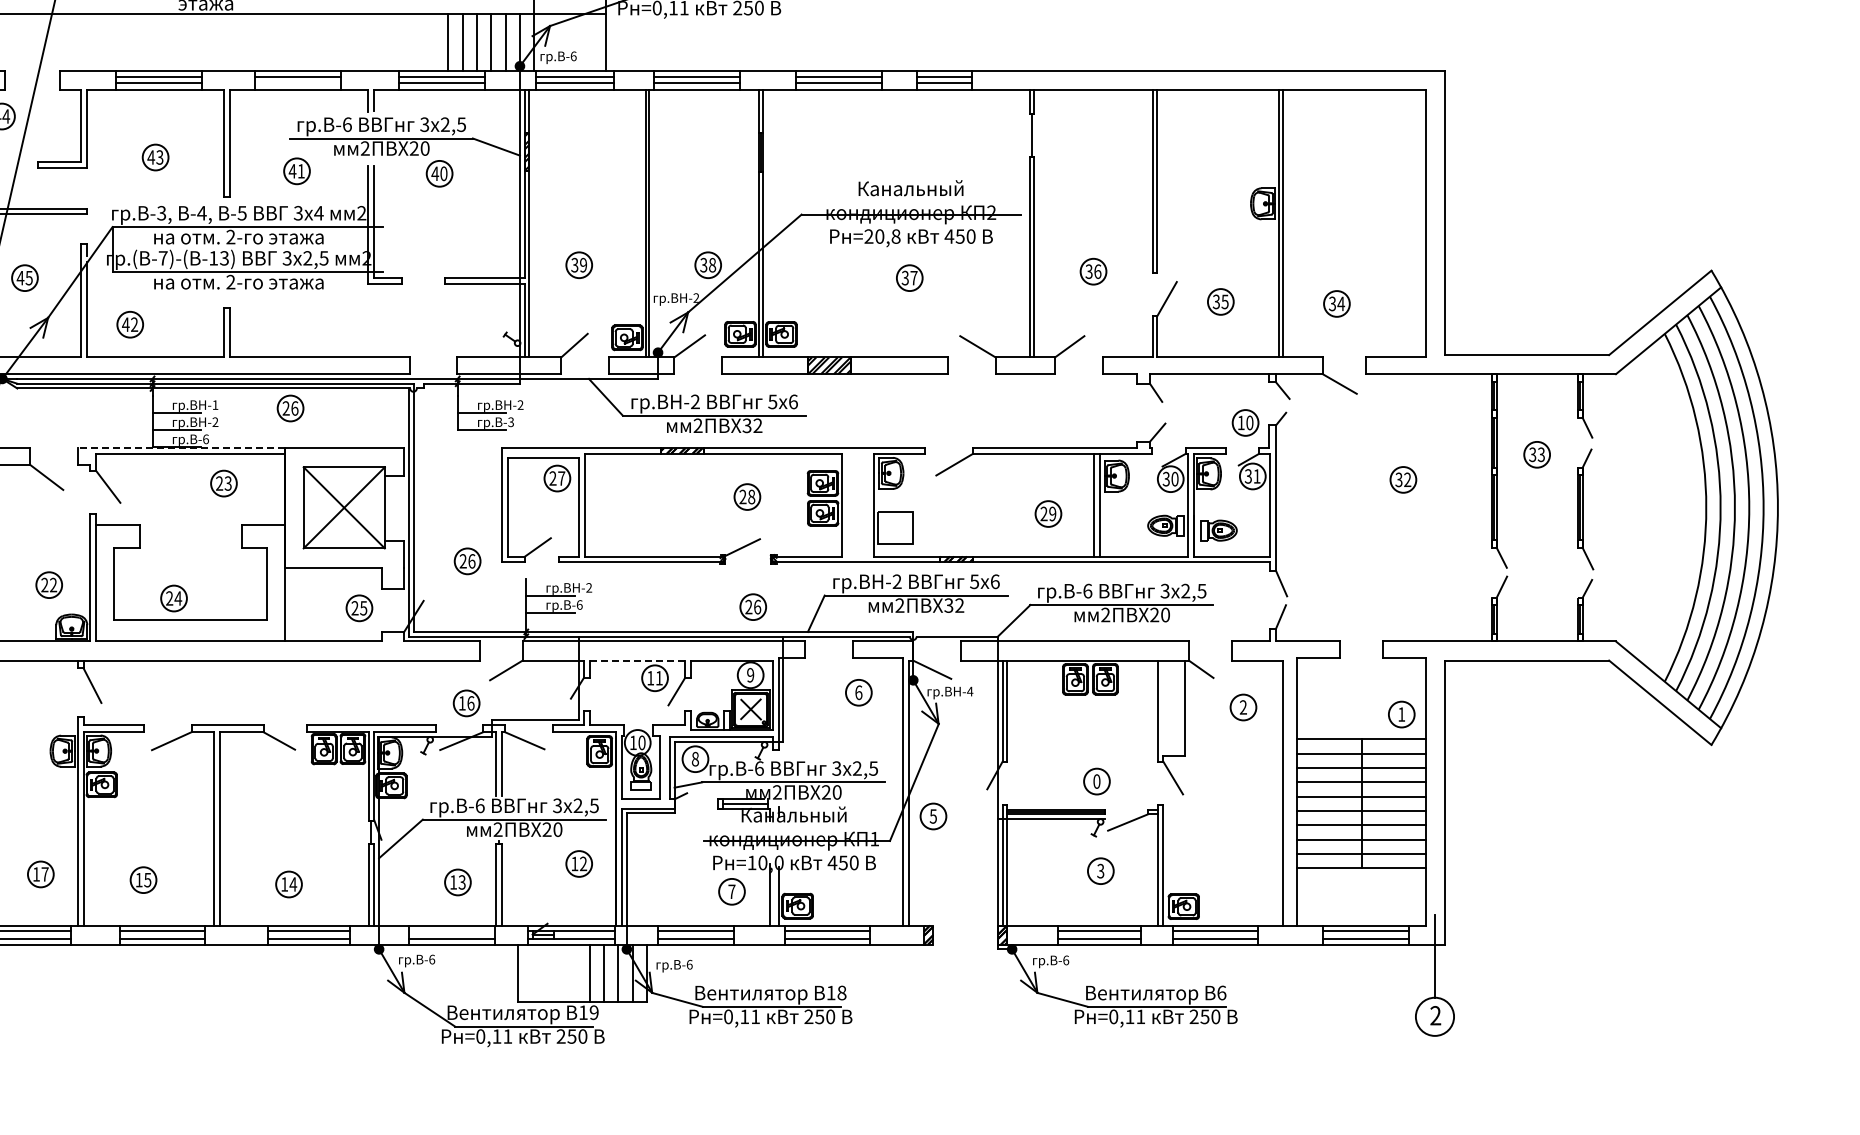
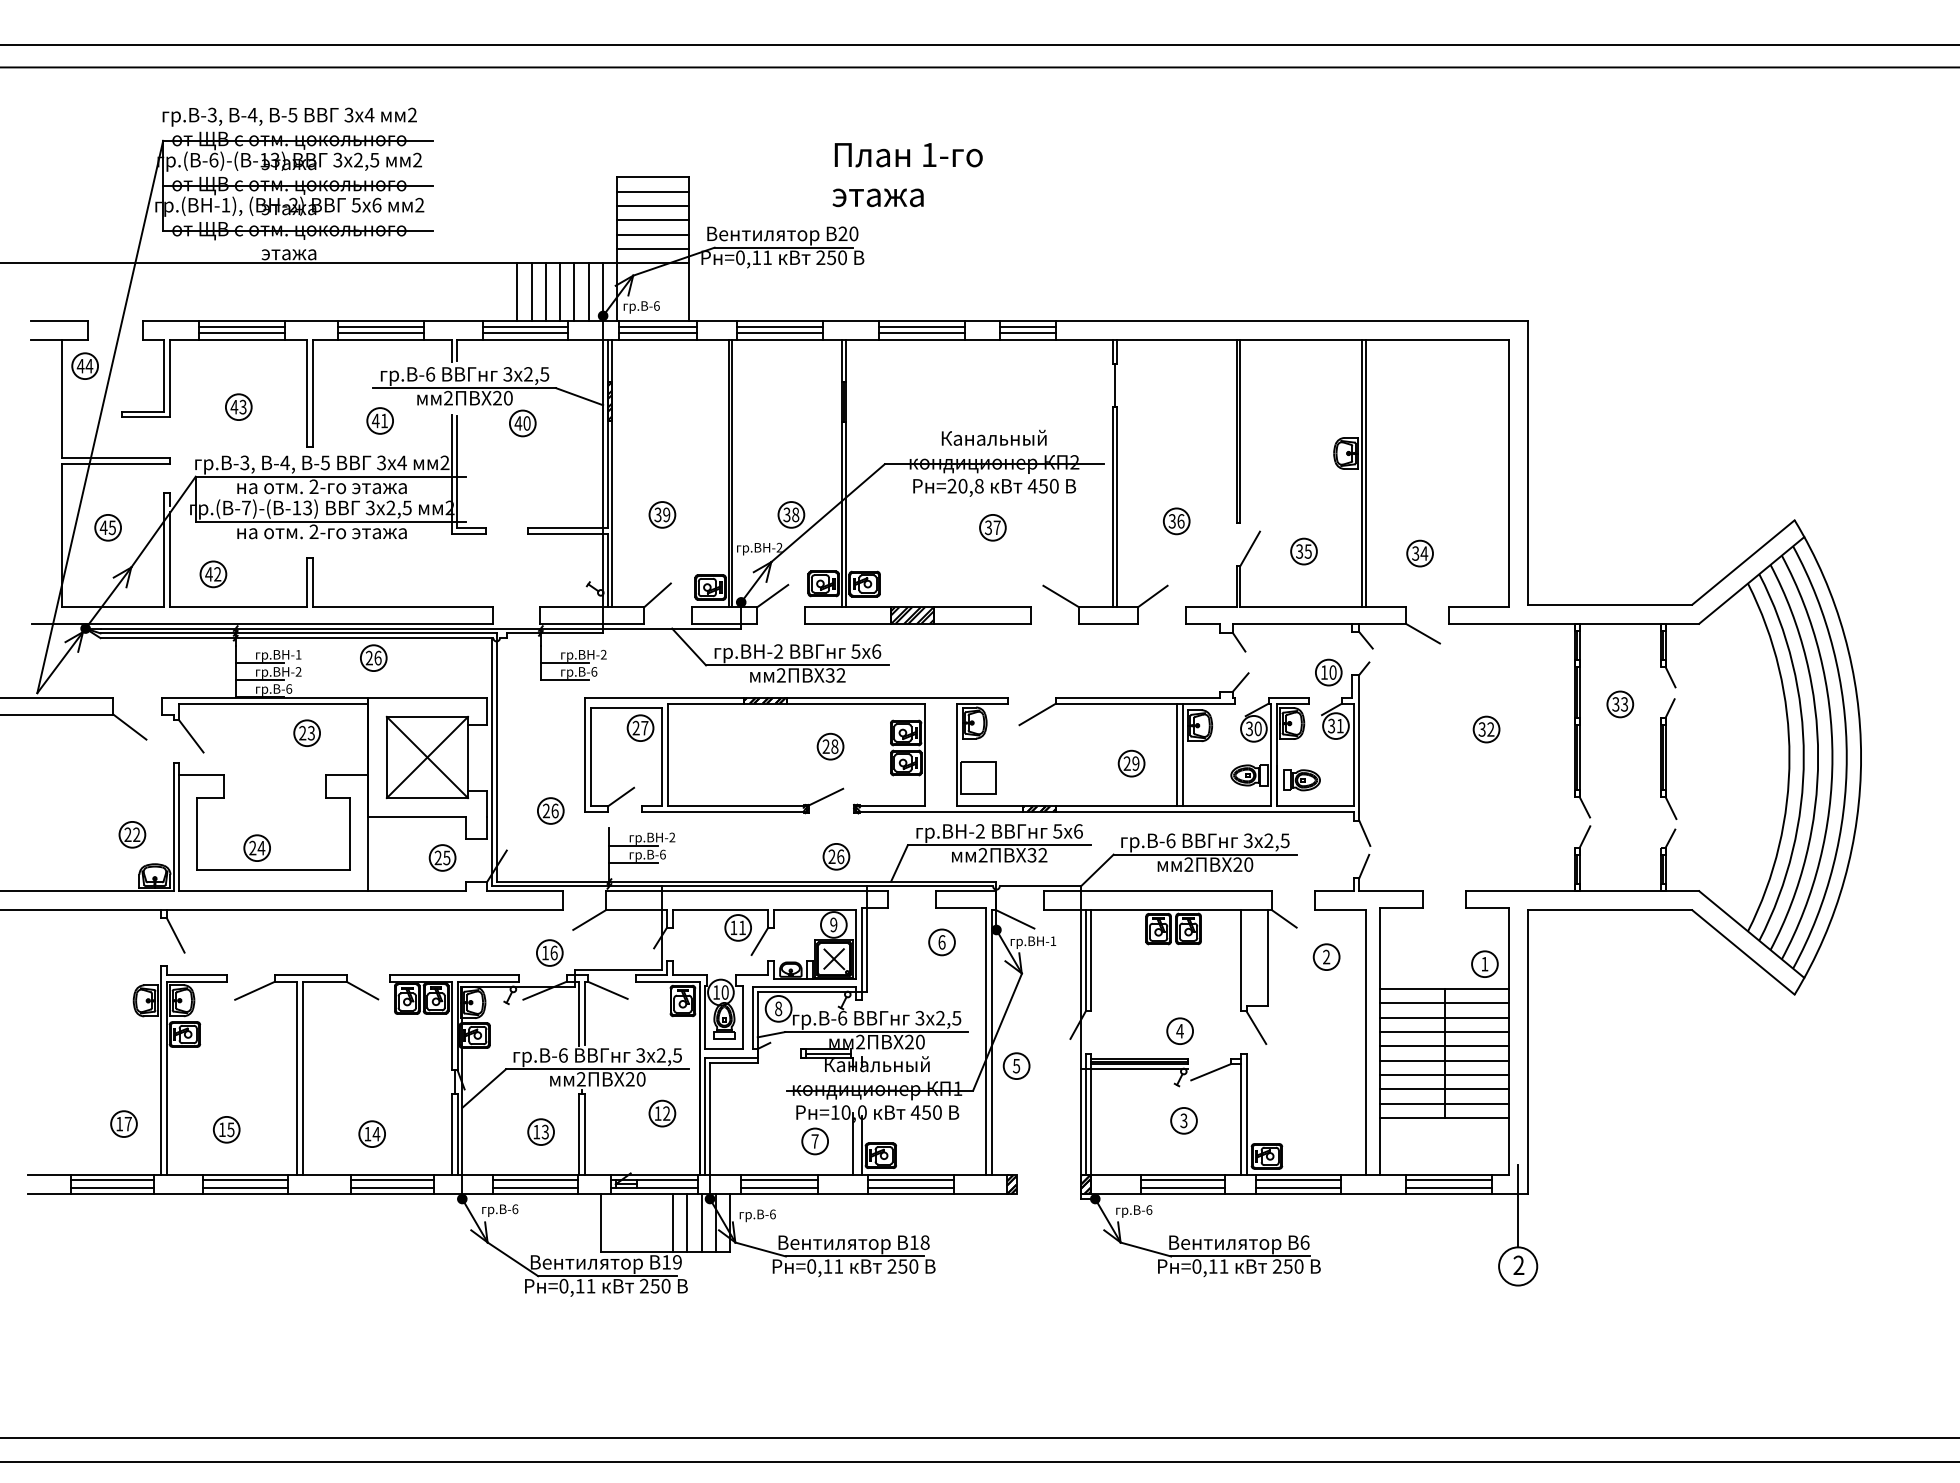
line: (434, 41) -> (517, 291), added
line: (297, 83) -> (380, 333), added
text: (511, 421) -> (594, 671), -3 -> -6
line: (181, 447) -> (264, 697), dashed -> solid
line: (637, 660) -> (720, 910), dashed -> solid
text: (970, 690) -> (1053, 940), -4 -> -1
text: (1096, 780) -> (1179, 1030), 0 -> 4
line: (452, 930) -> (535, 1180), added

